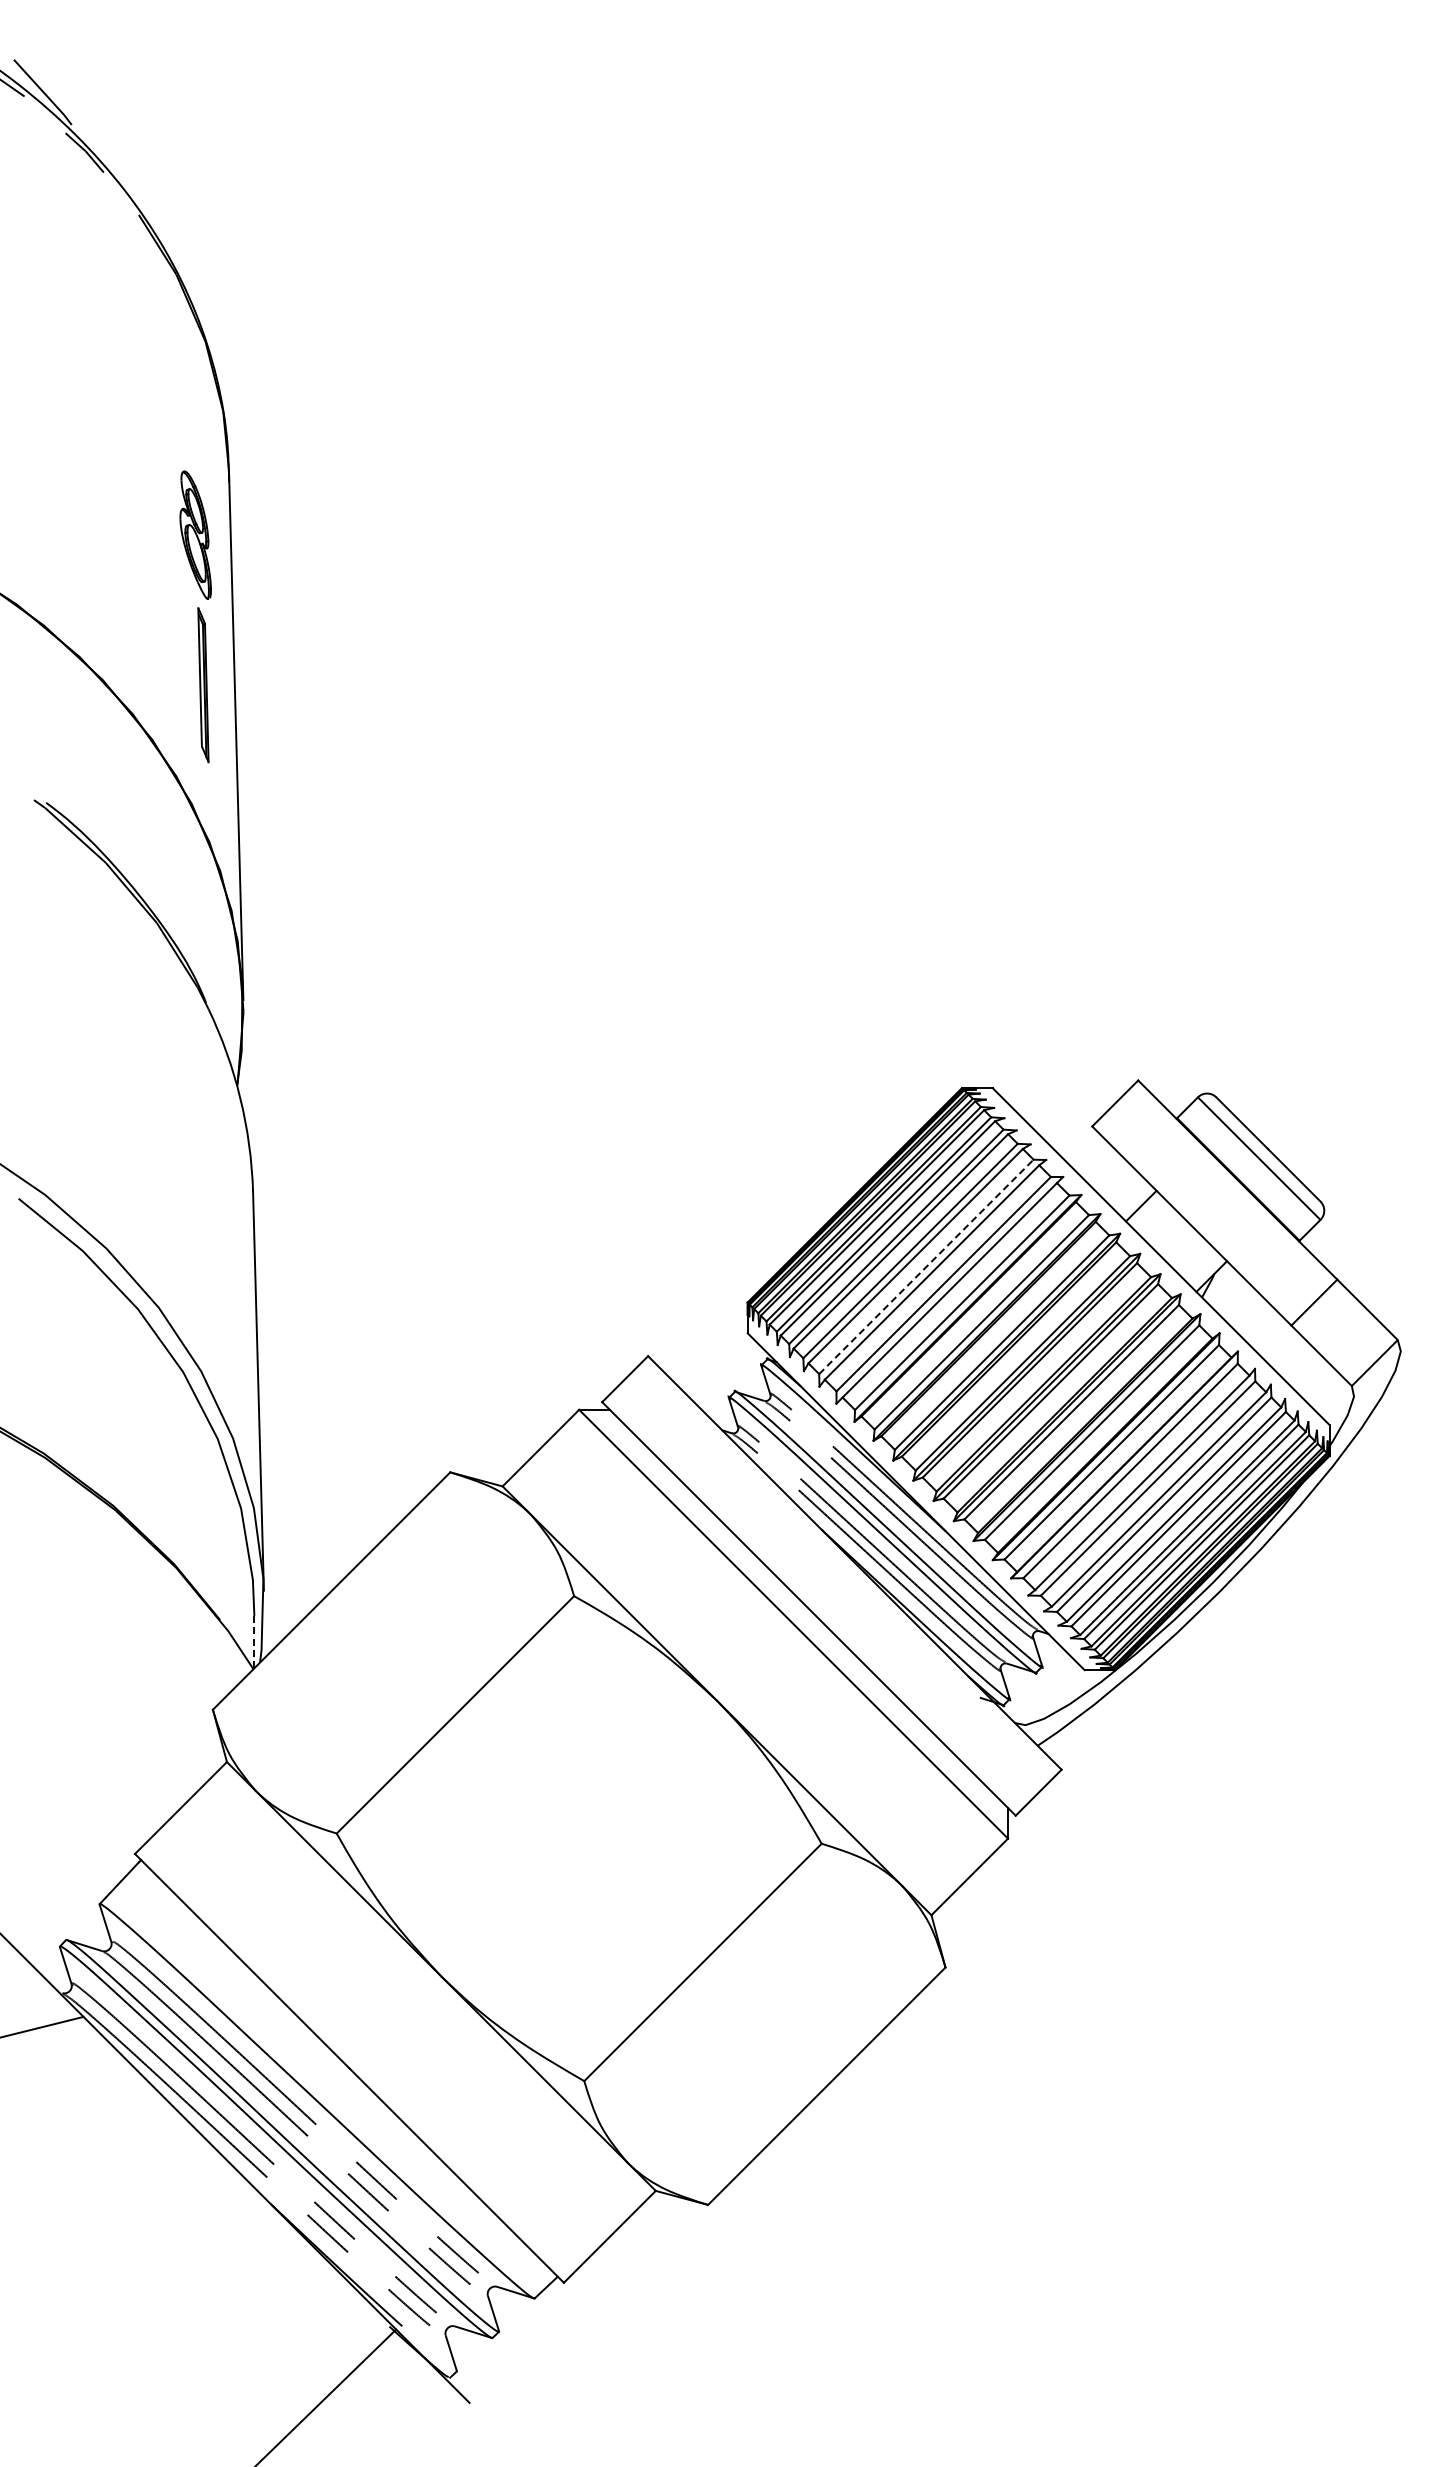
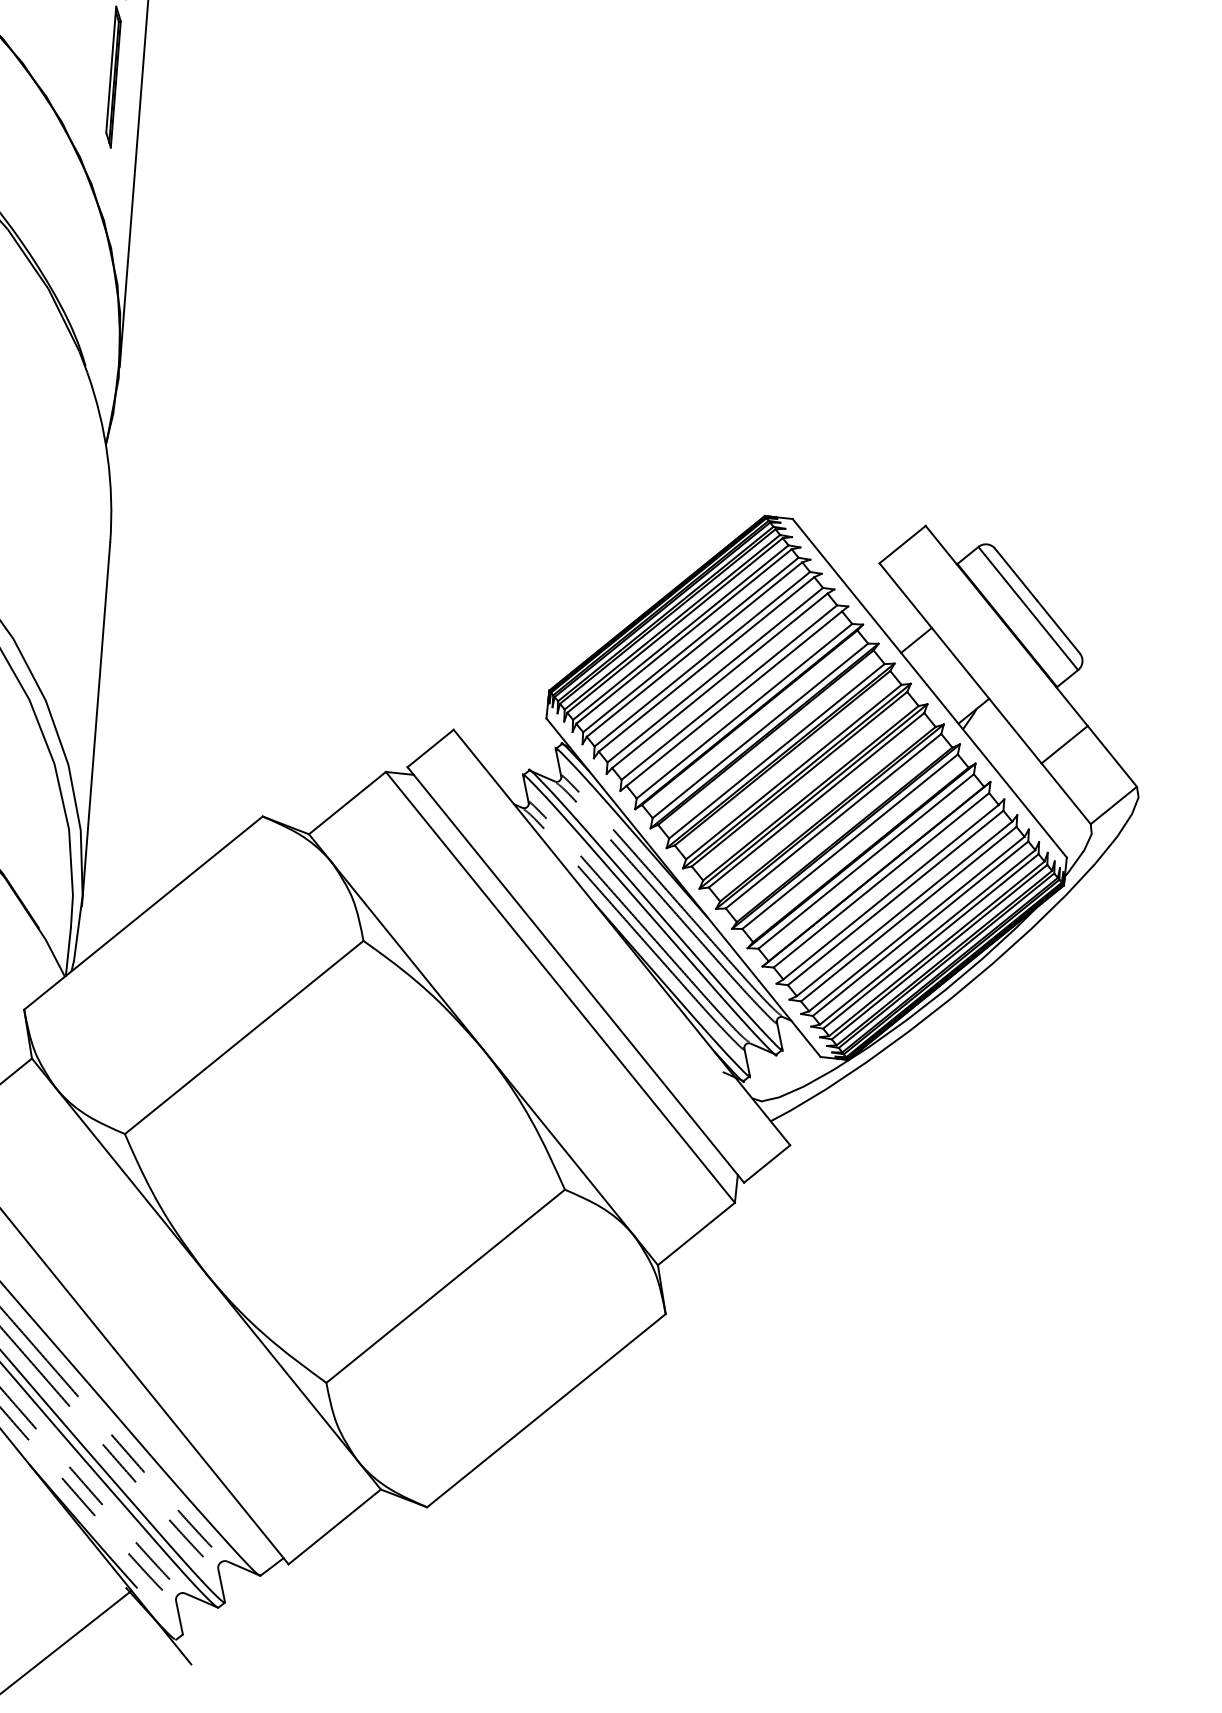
line: (926, 1266) -> (715, 674), dashed -> solid
line: (254, 1641) -> (68, 951), dashed -> solid

